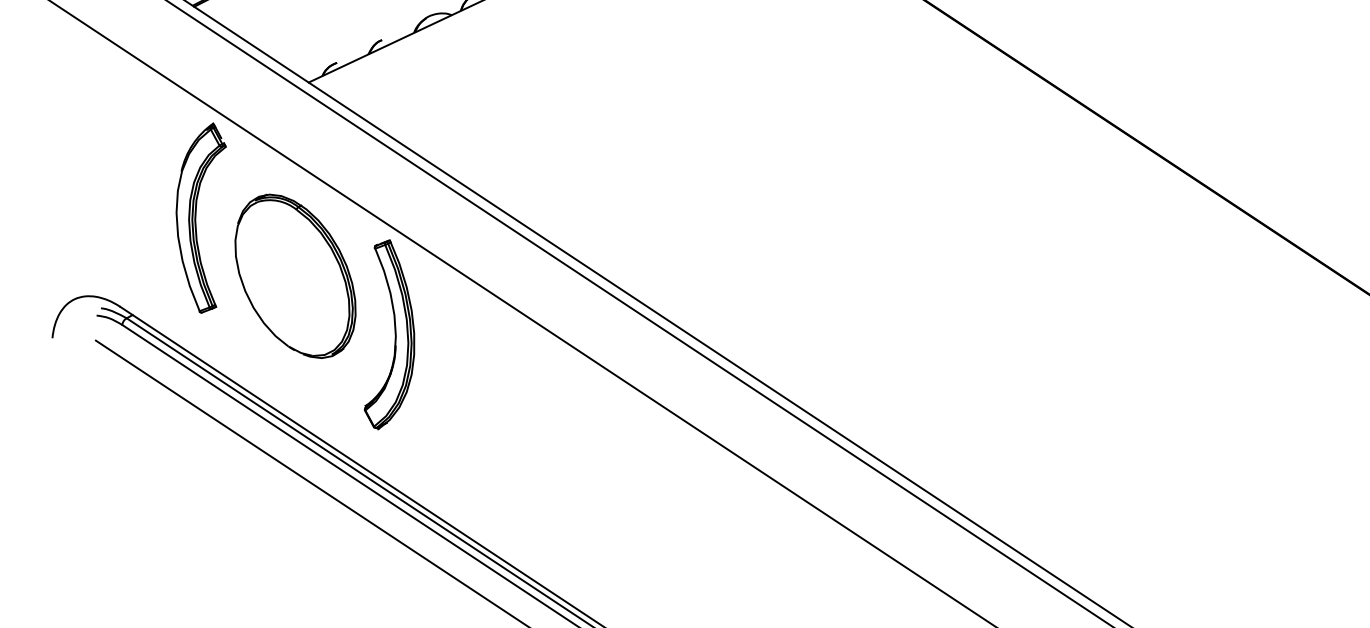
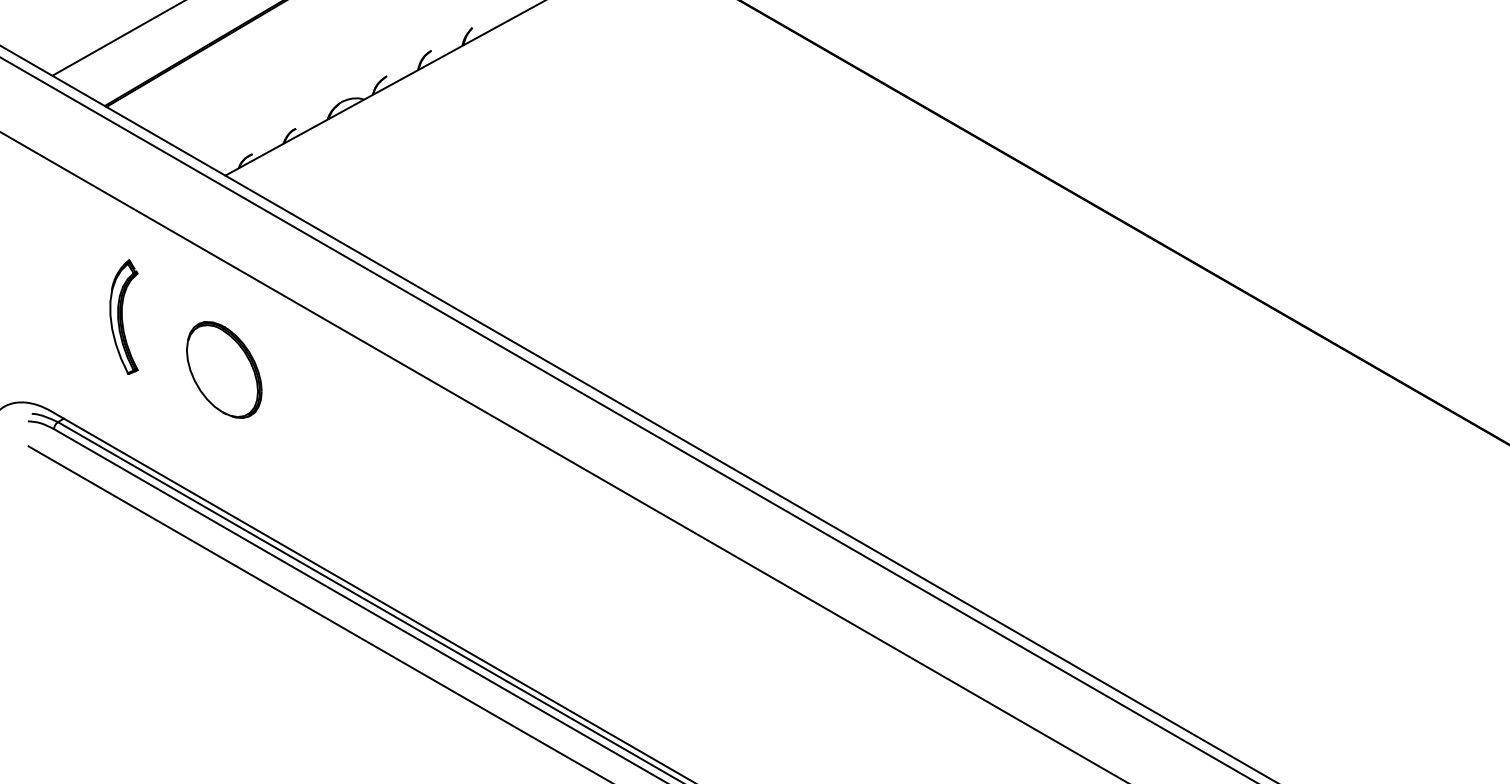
part: (198, 216) -> (123, 316), size x0.6
part: (295, 275) -> (224, 369), size x0.6
part: (392, 334) -> (324, 422), removed

